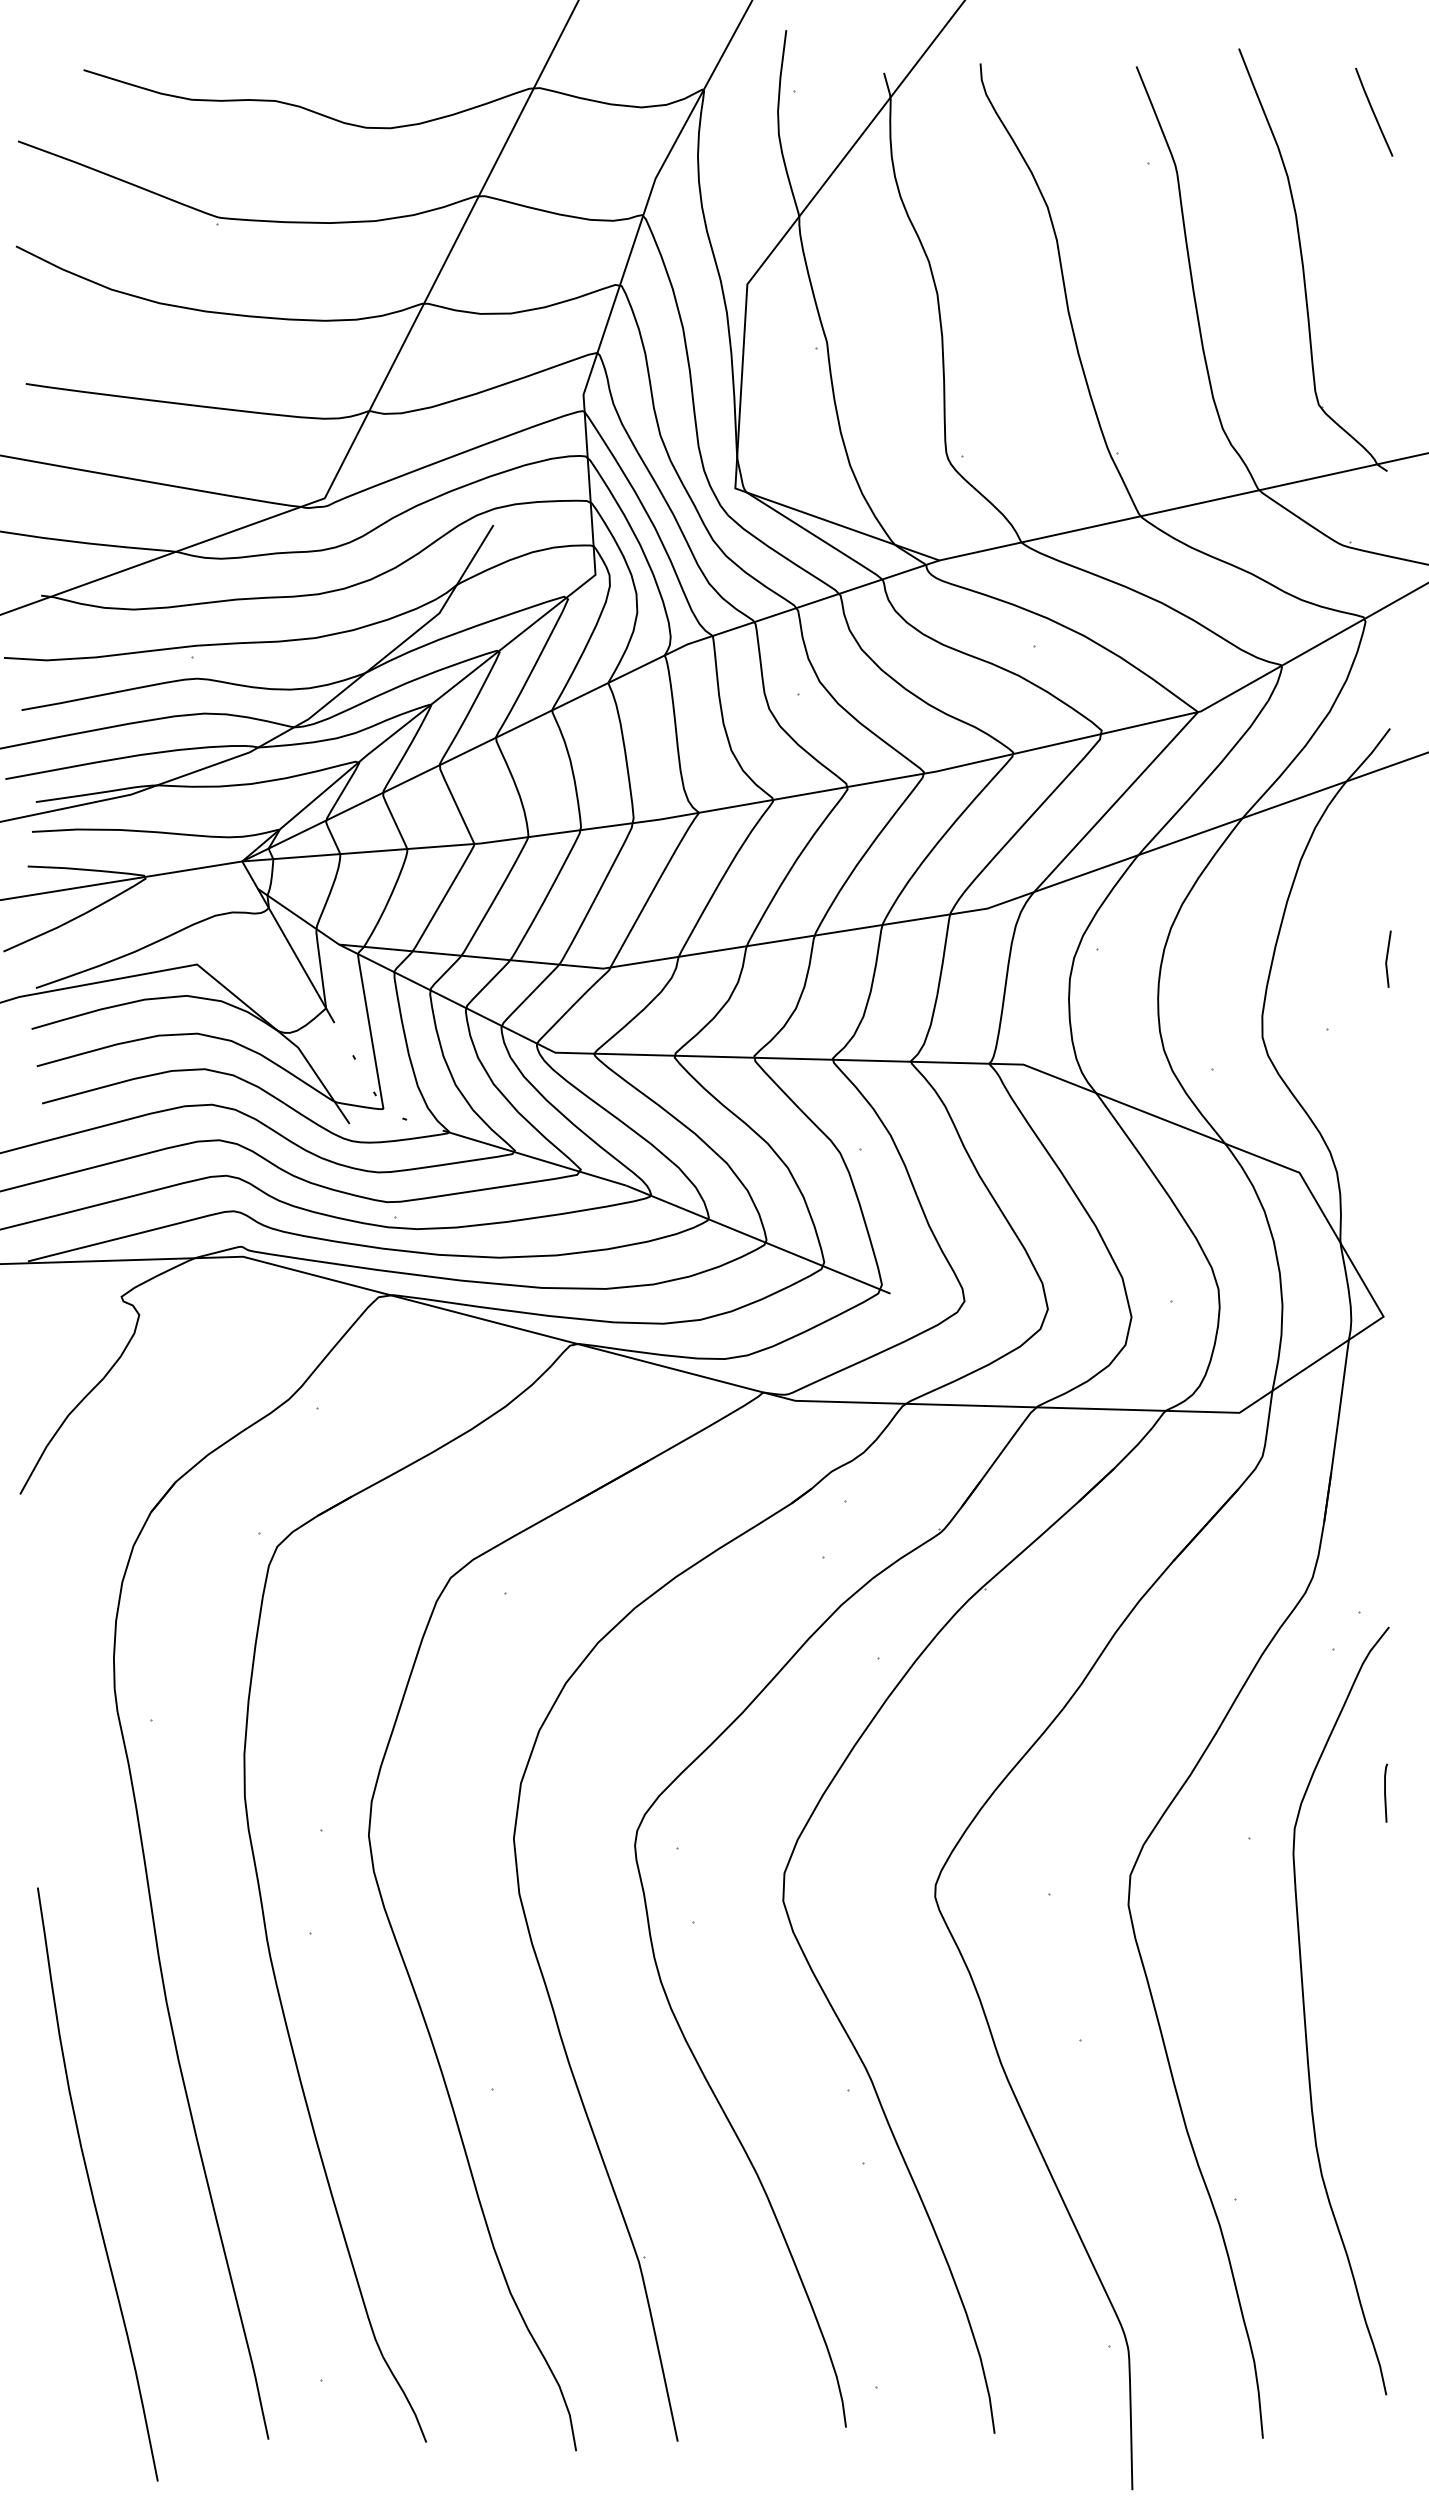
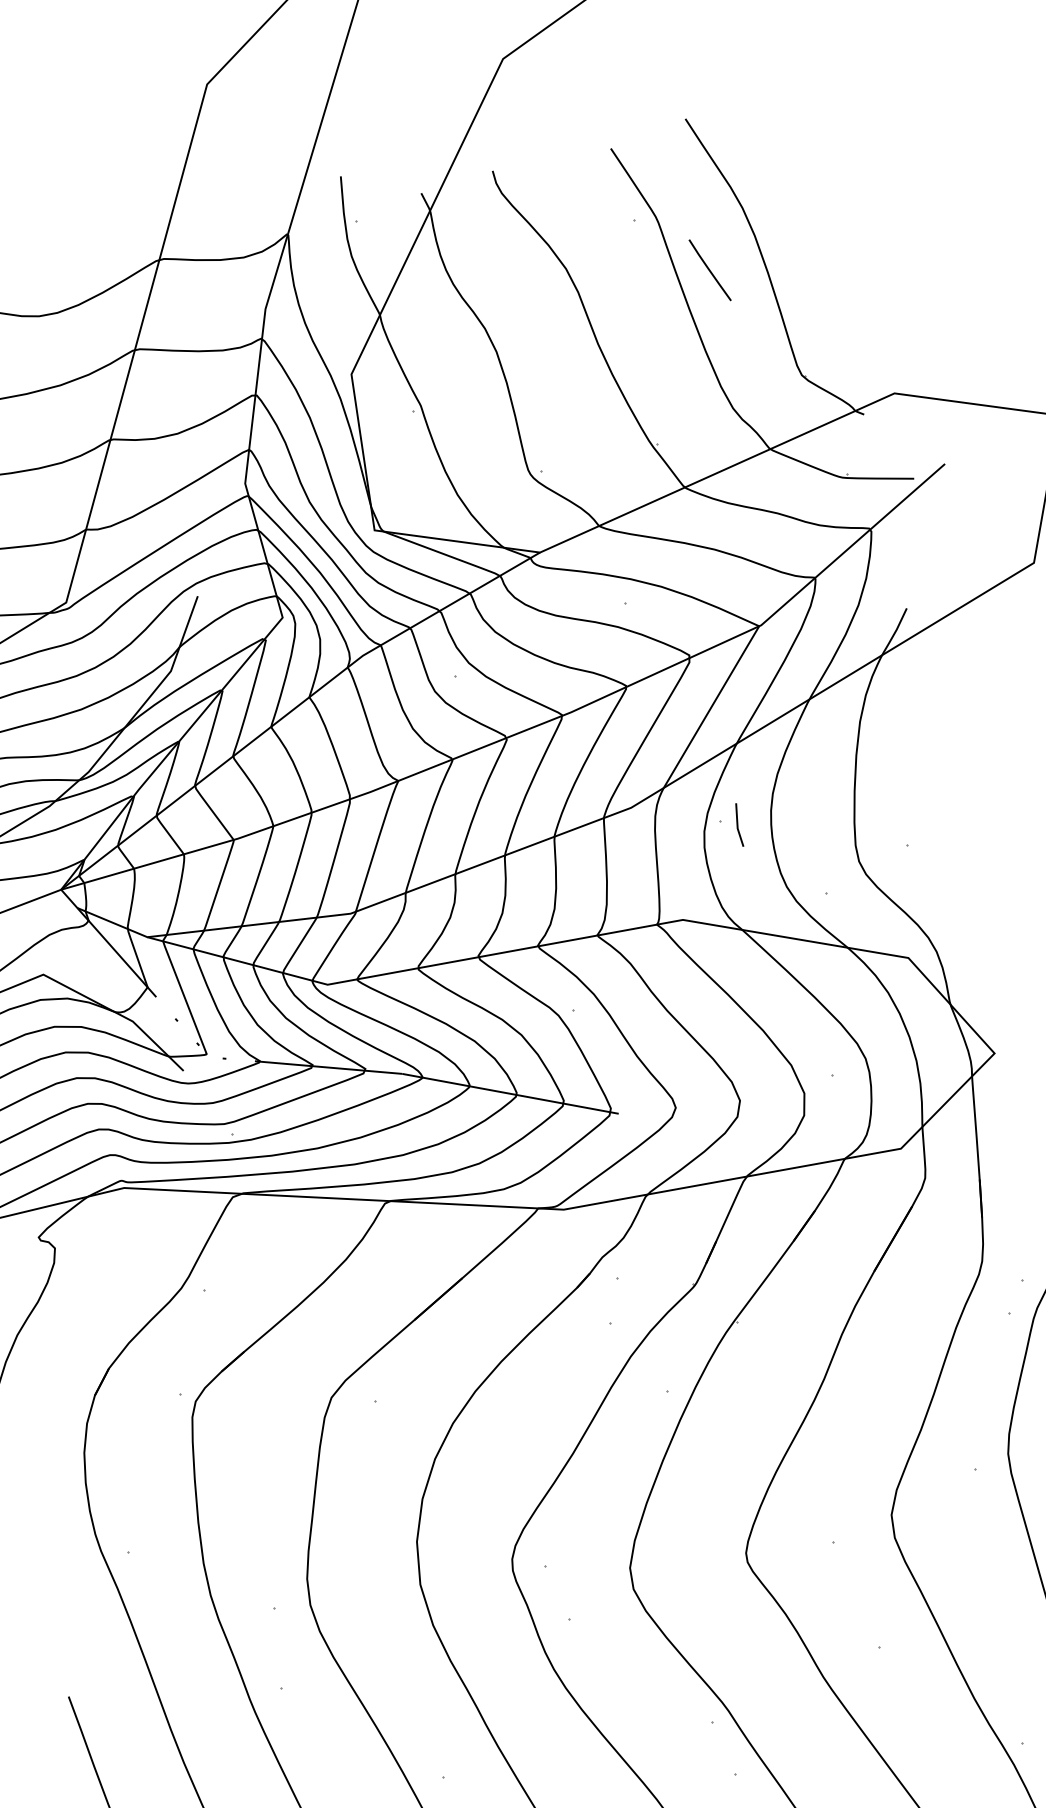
line: (1374, 111) -> (710, 269), moved
line: (1387, 958) -> (737, 824), moved

